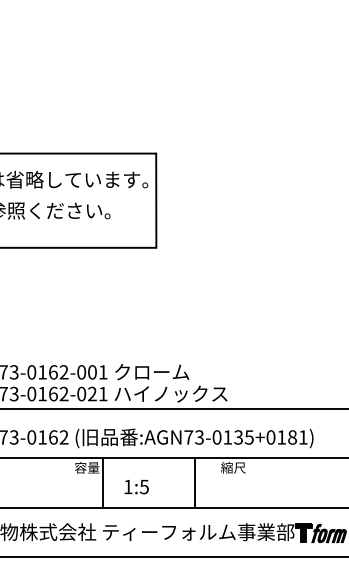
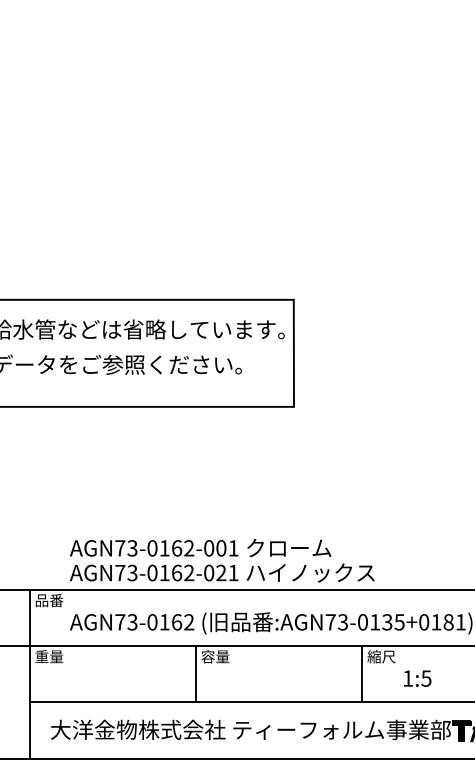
line: (103, 483) -> (196, 674), moved
line: (194, 483) -> (362, 674), moved
text: (136, 486) -> (417, 678), moved

